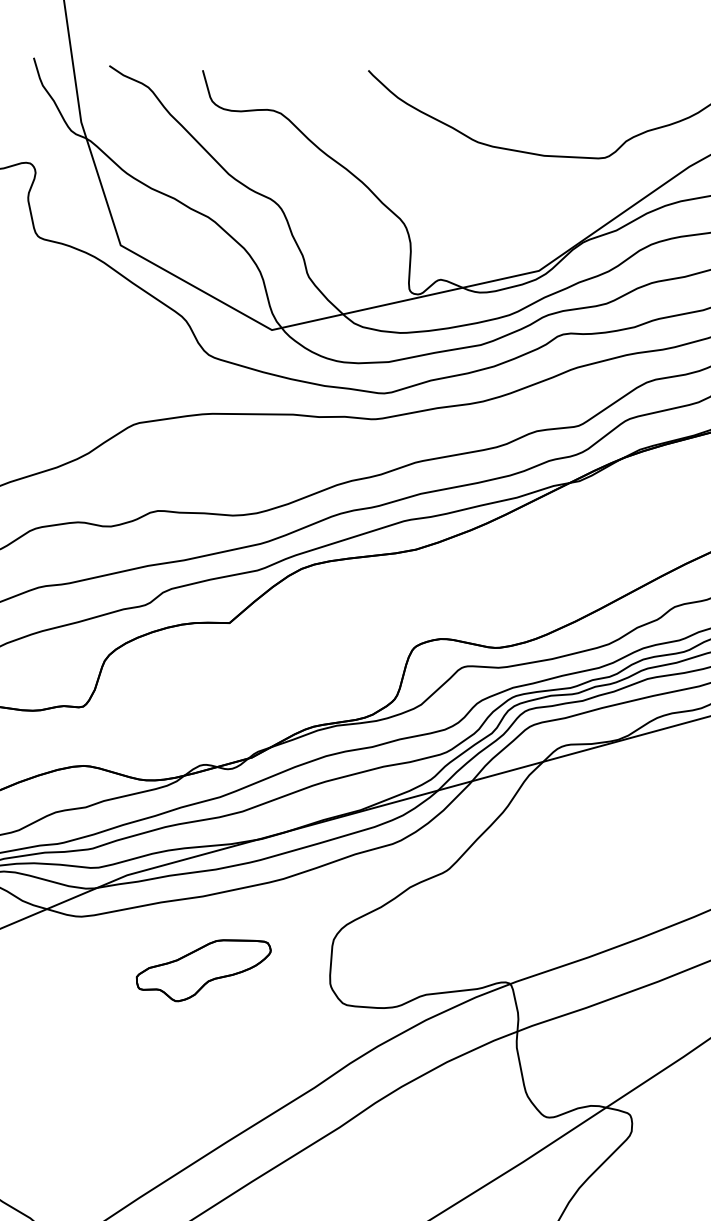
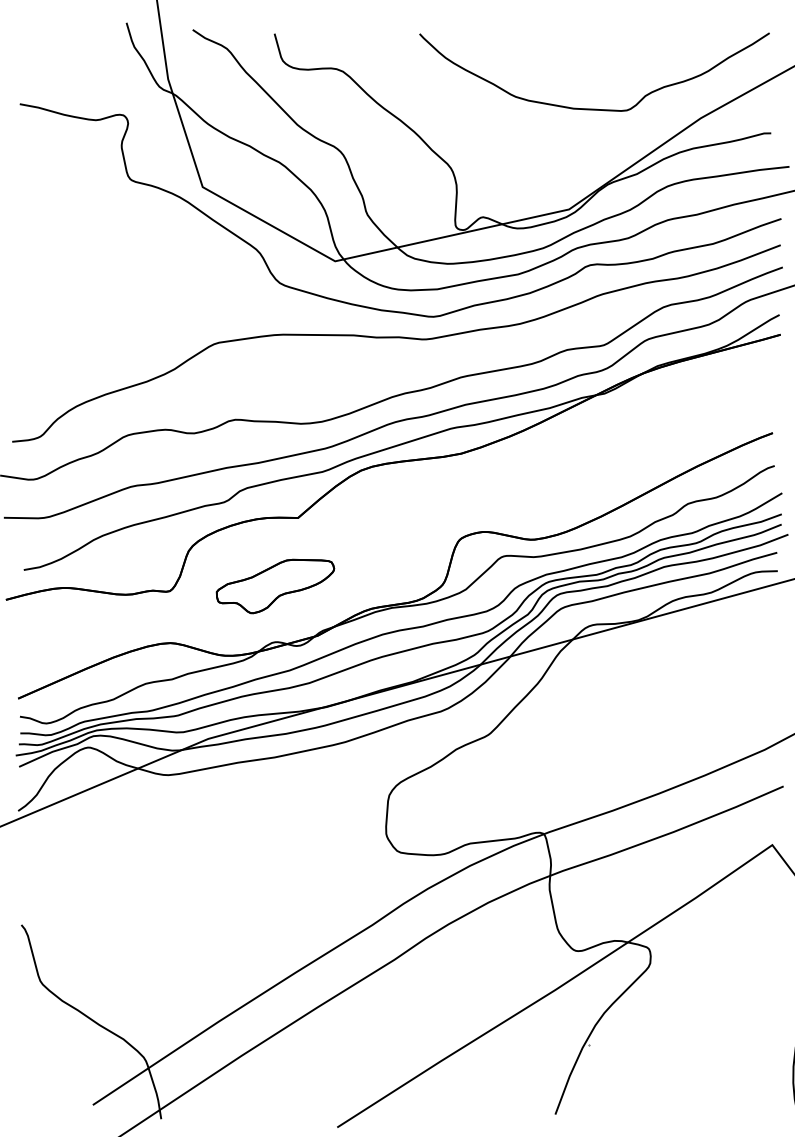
part: (203, 970) -> (275, 586), moved

